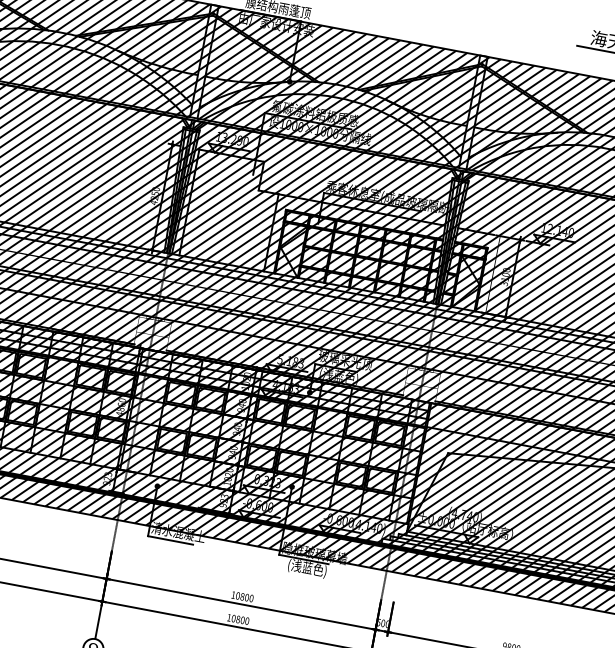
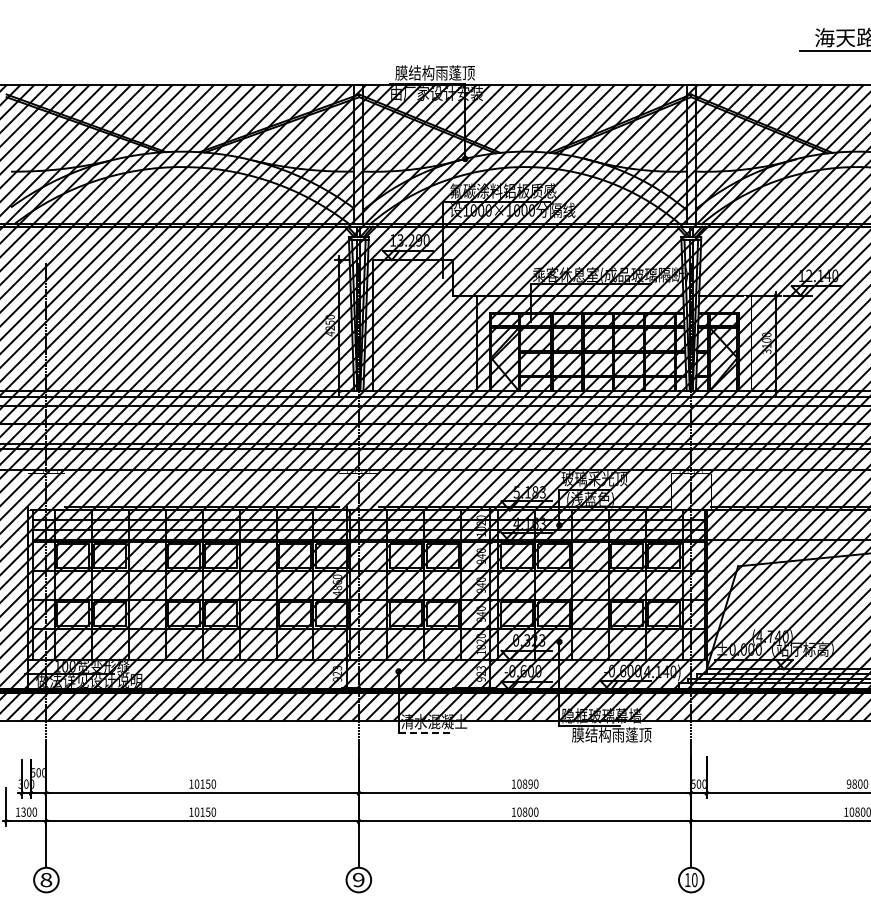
line: (170, 540) -> (426, 733), solid -> dashed
text: (319, 570) -> (611, 735), (浅蓝色) -> 膜结构雨蓬顶
text: (247, 597) -> (530, 783), 10800 -> 10890

